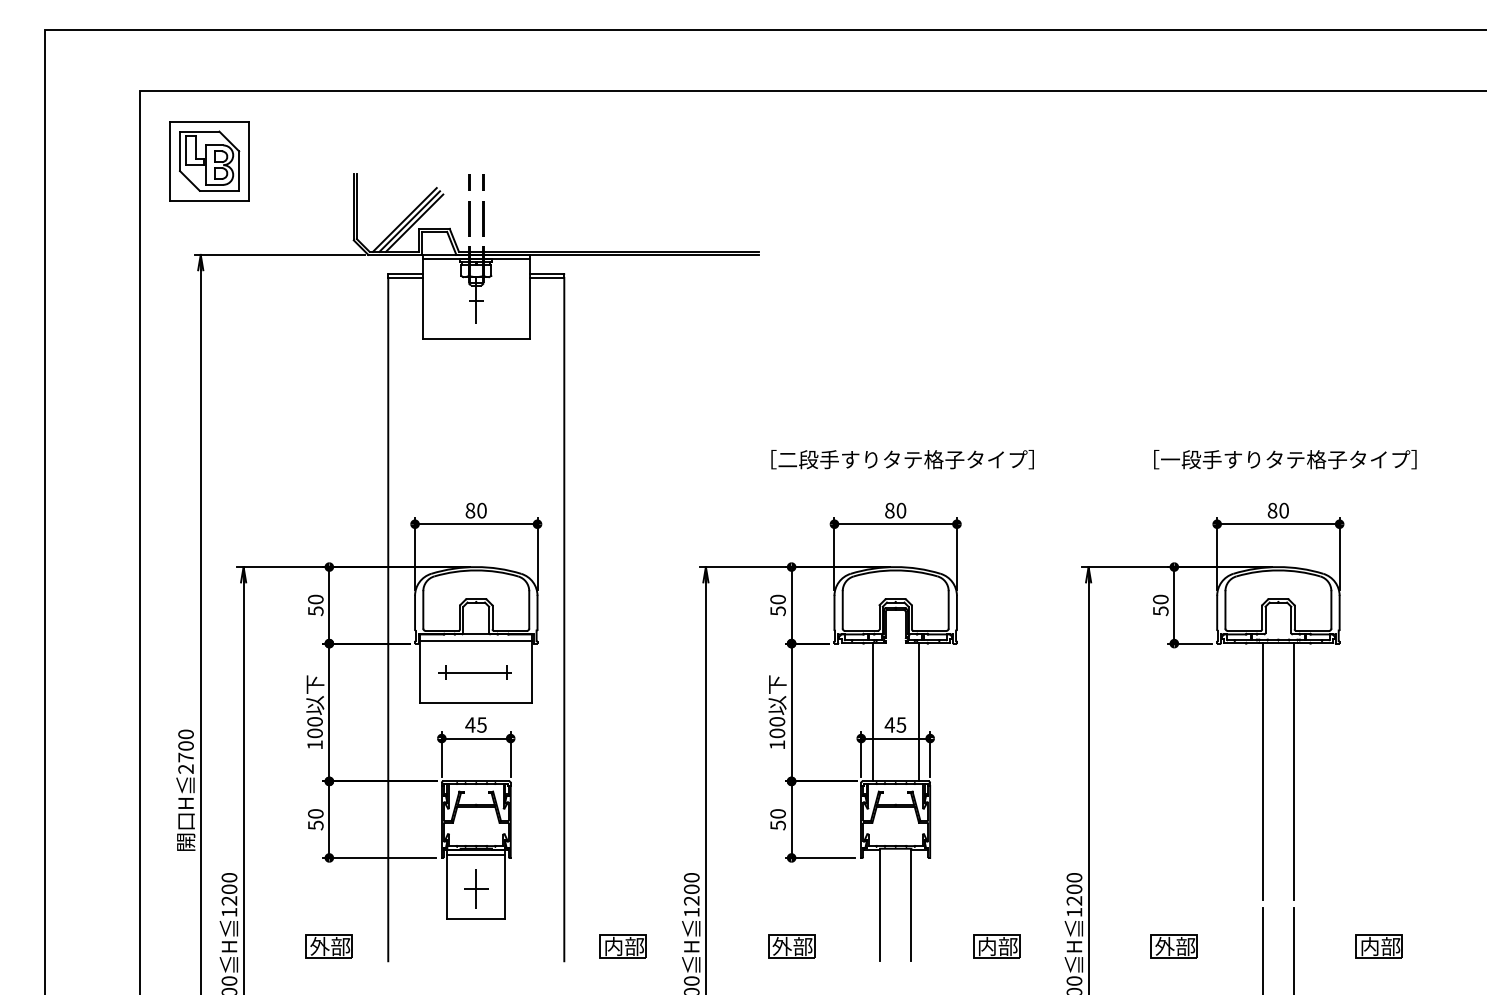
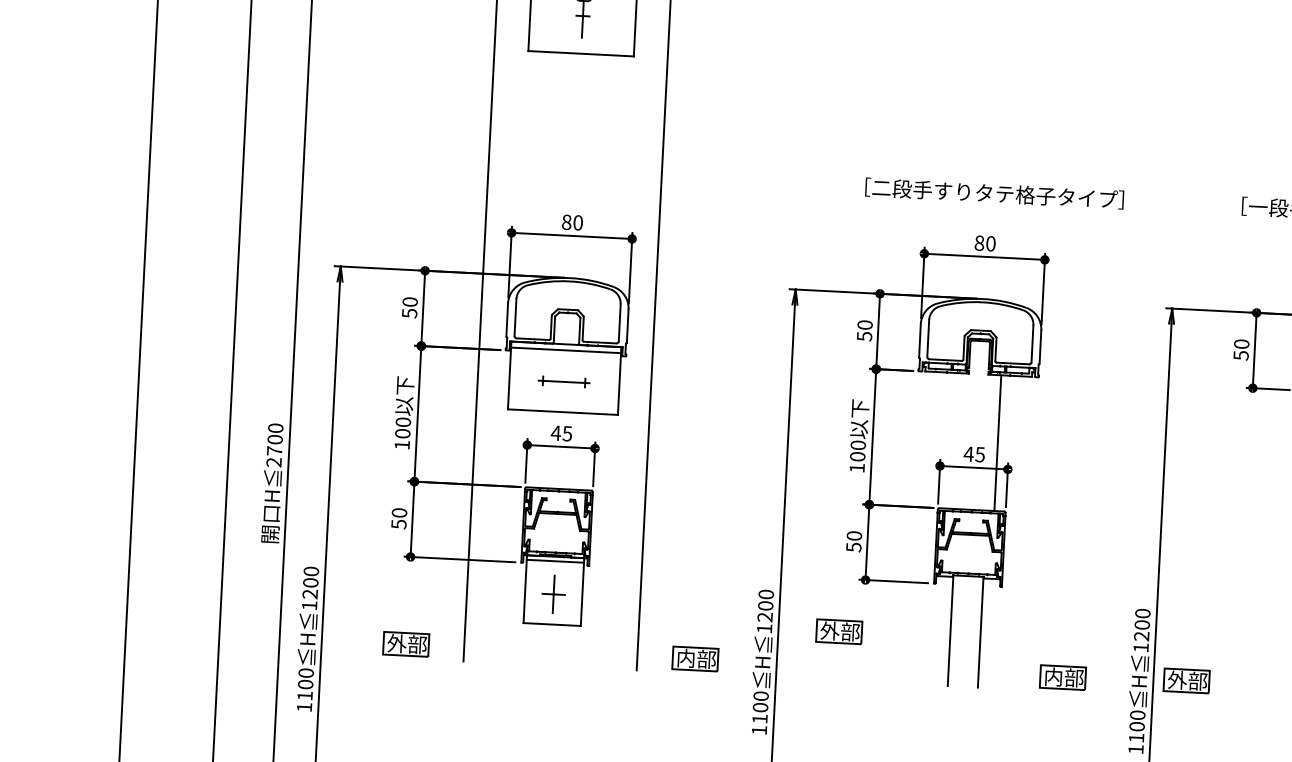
part: (474, 672) -> (562, 381), size x0.7
line: (872, 712) -> (952, 440), removed
part: (791, 946) -> (839, 631), moved
part: (1173, 946) -> (1185, 680), moved

